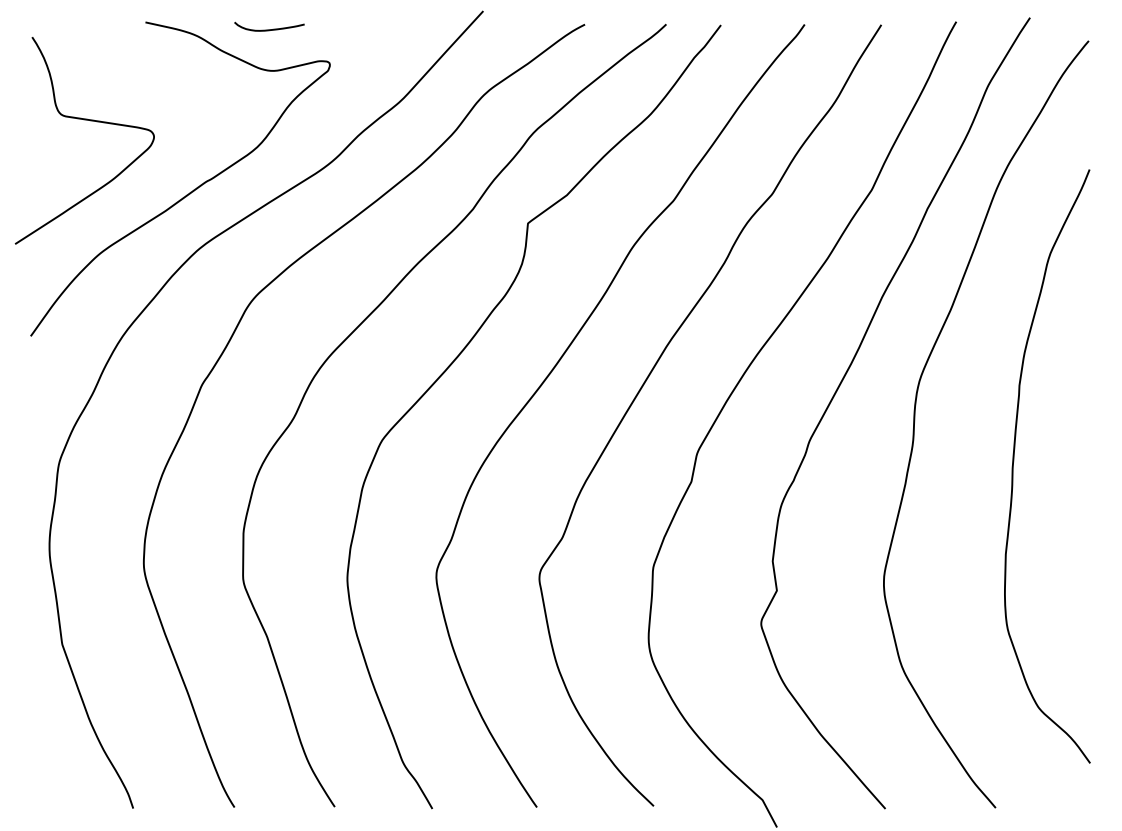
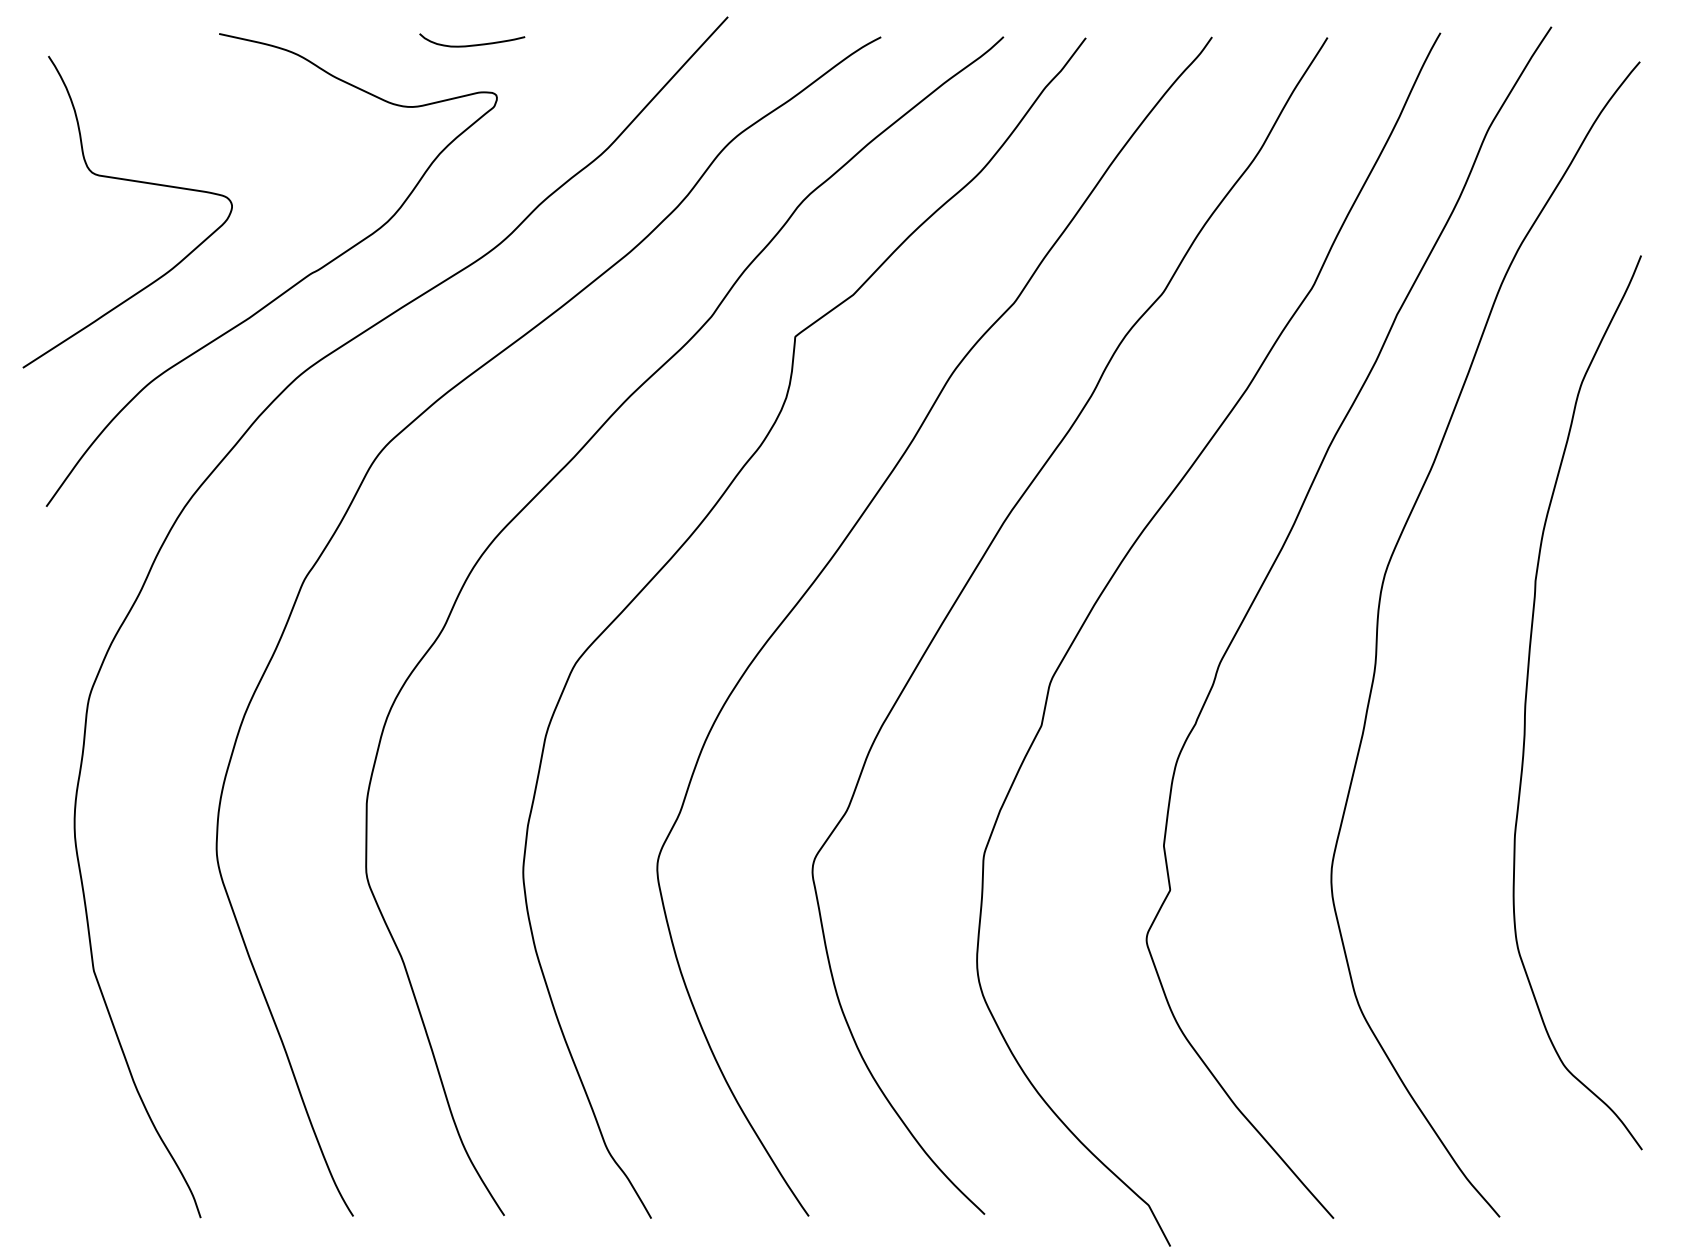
curve: (269, 29) -> (472, 44), moved

